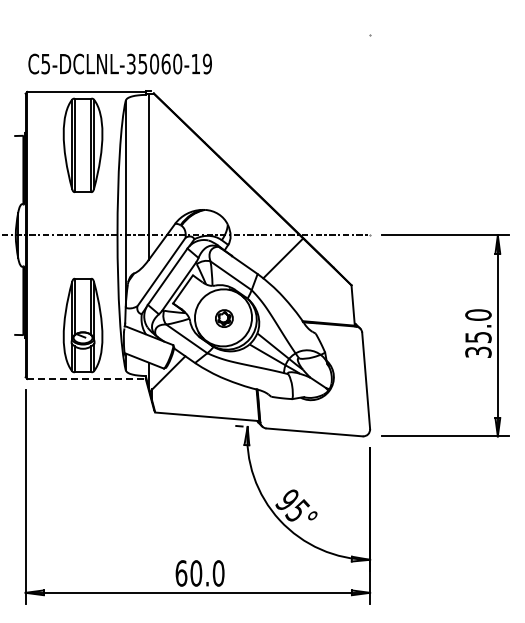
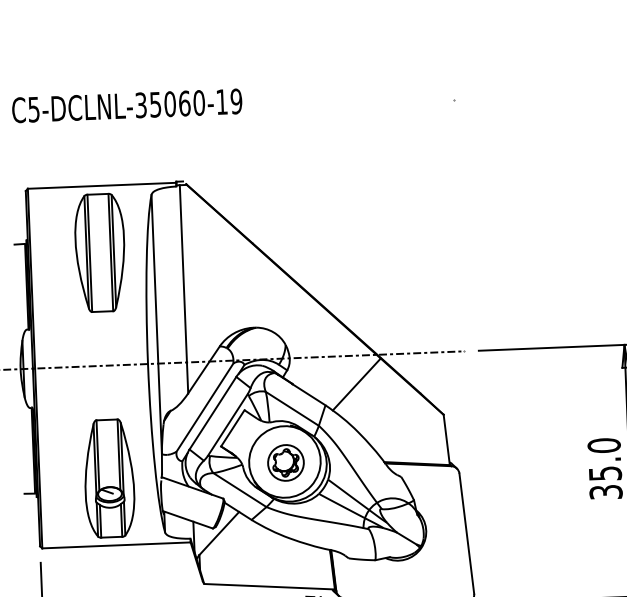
text: (119, 63) -> (126, 105), moved
part: (224, 318) -> (286, 462), size x1.67
line: (87, 378) -> (117, 544), dashed -> solid

